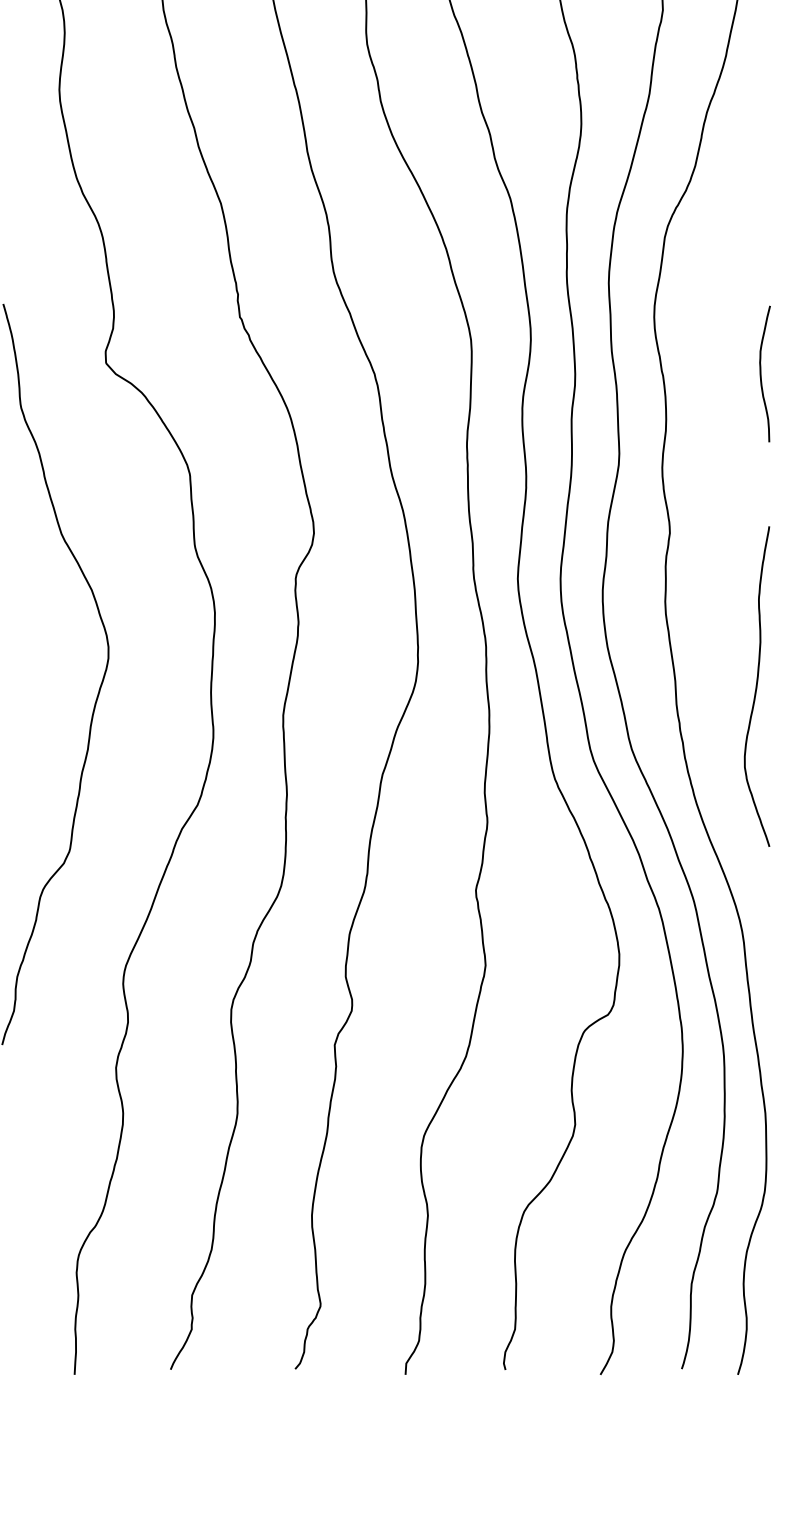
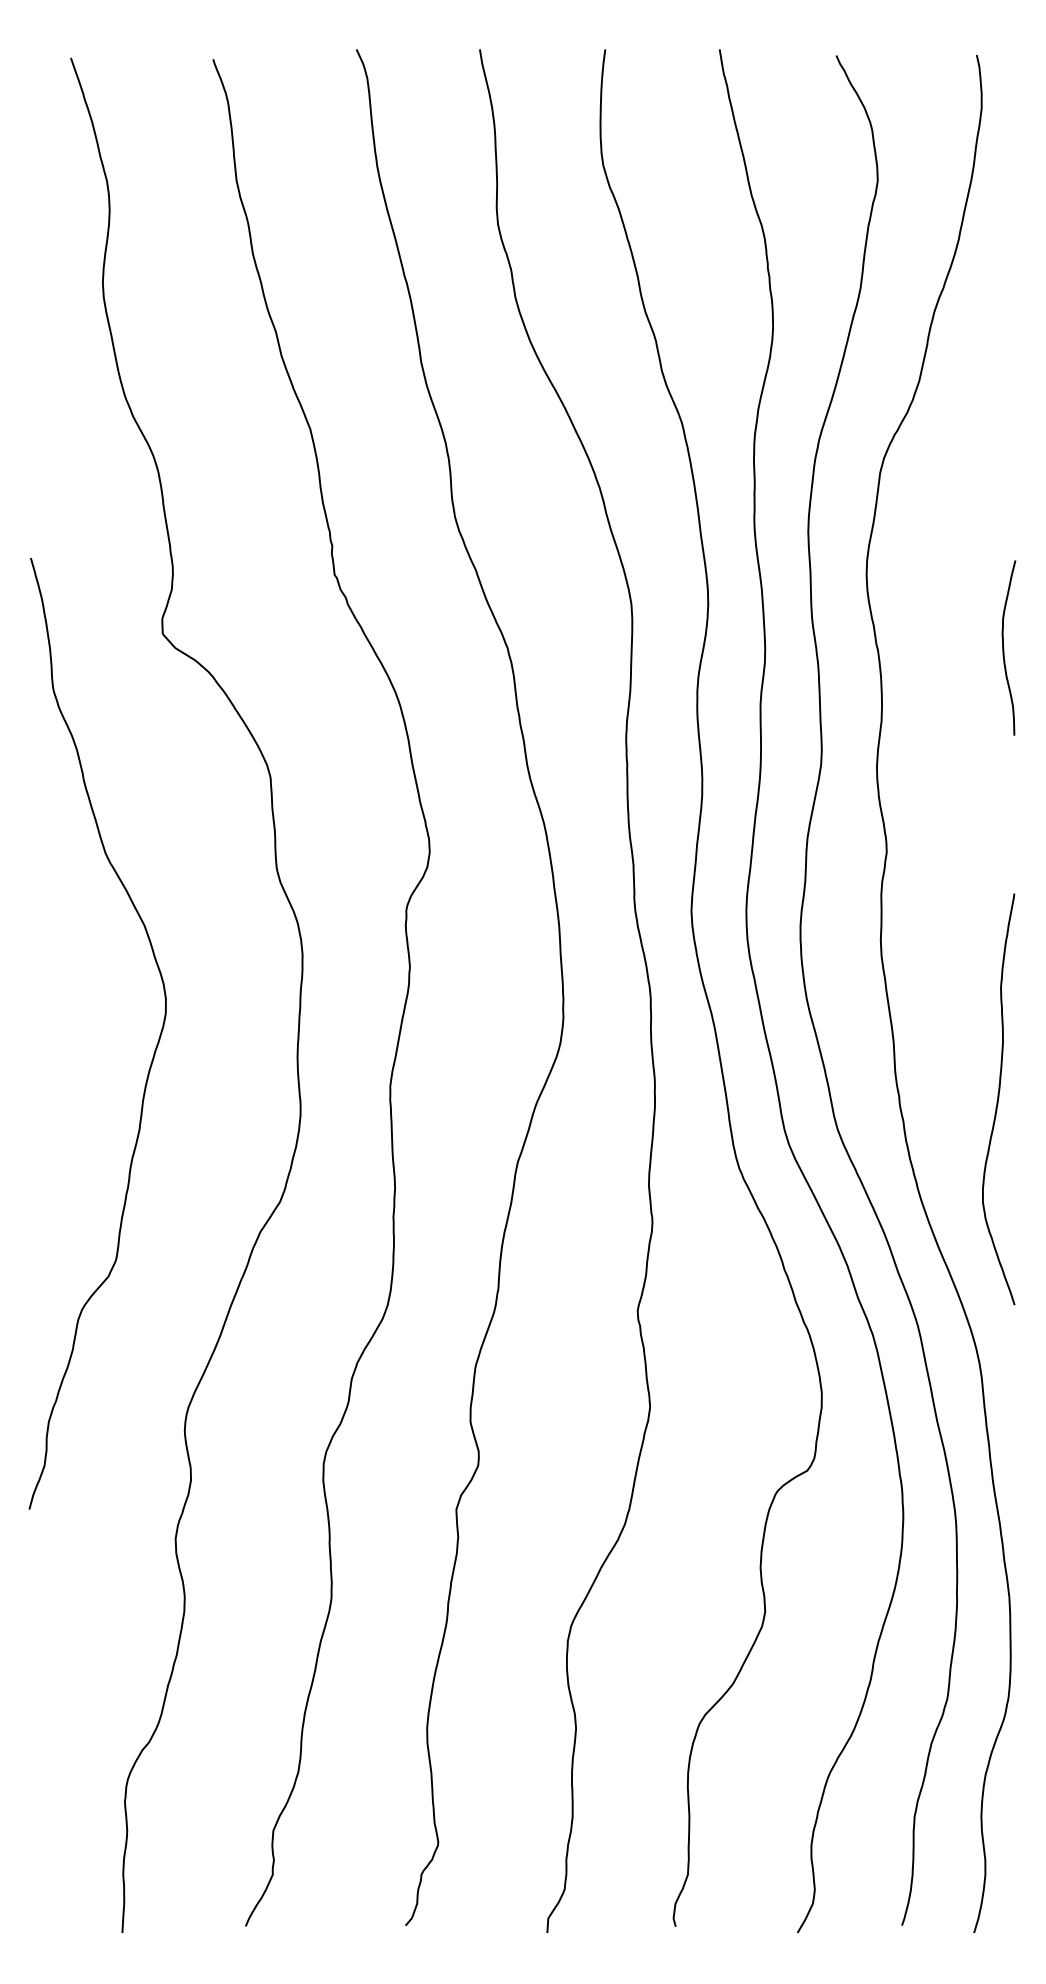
curve: (756, 686) -> (998, 1099), moved

